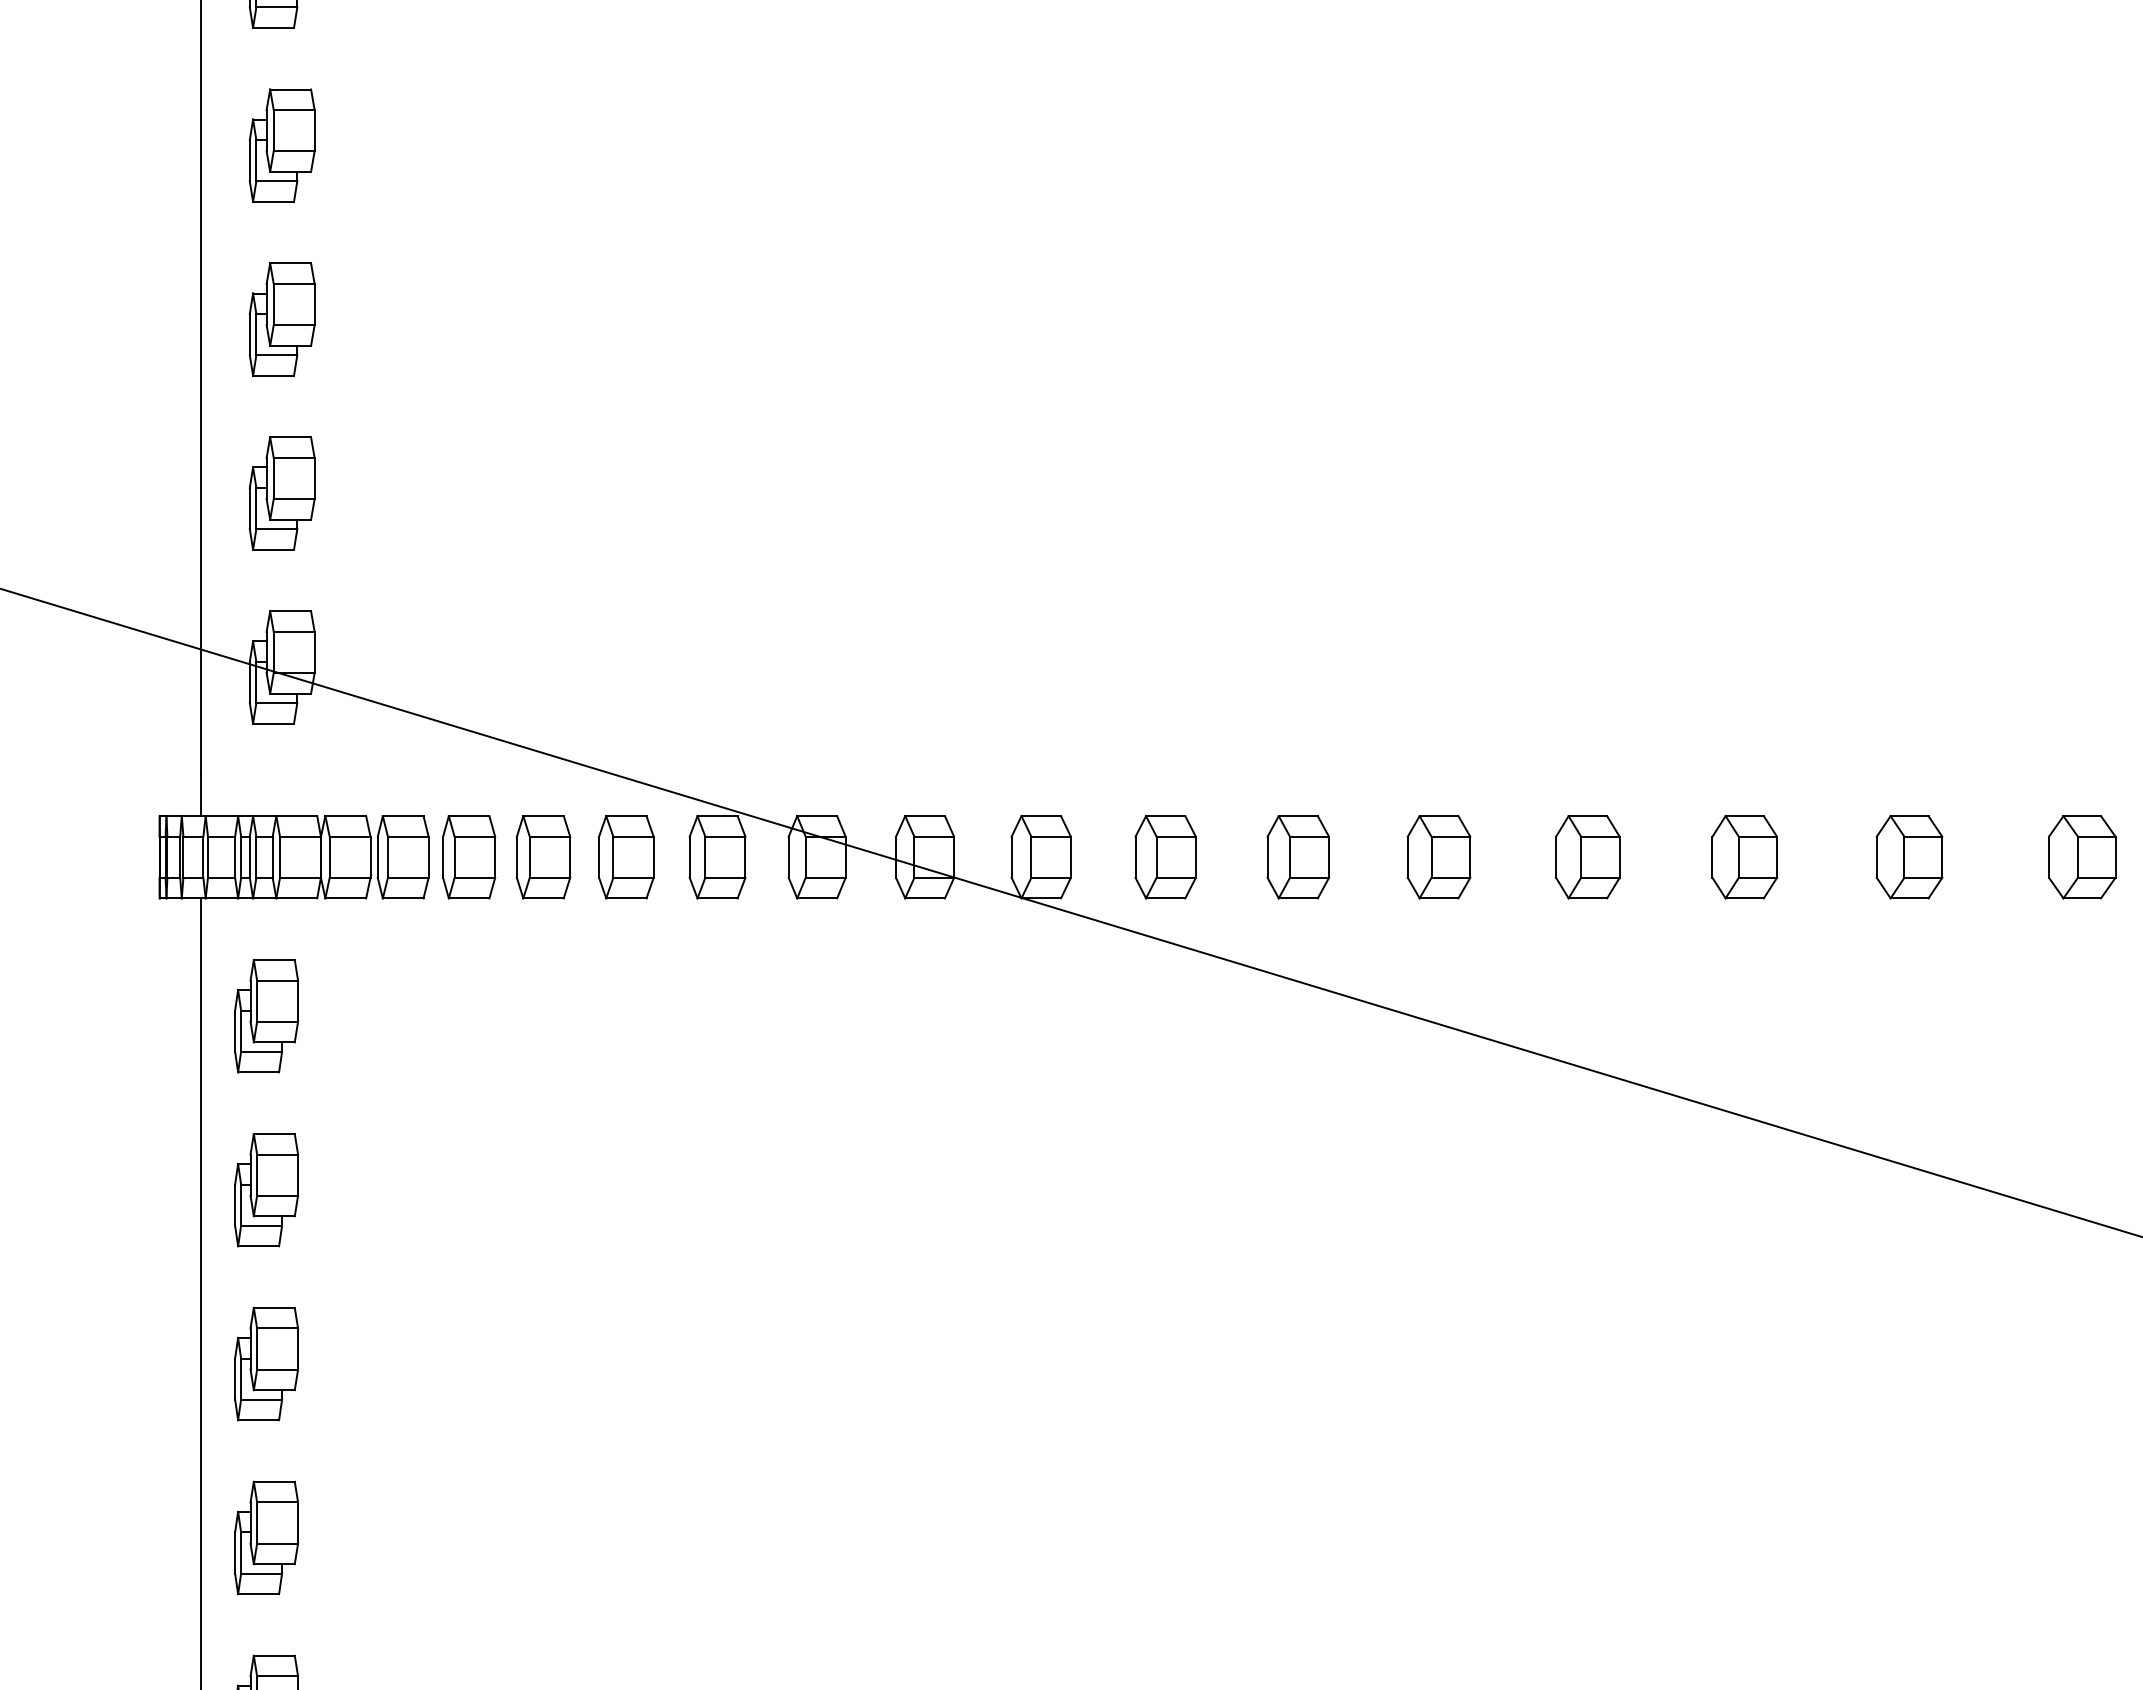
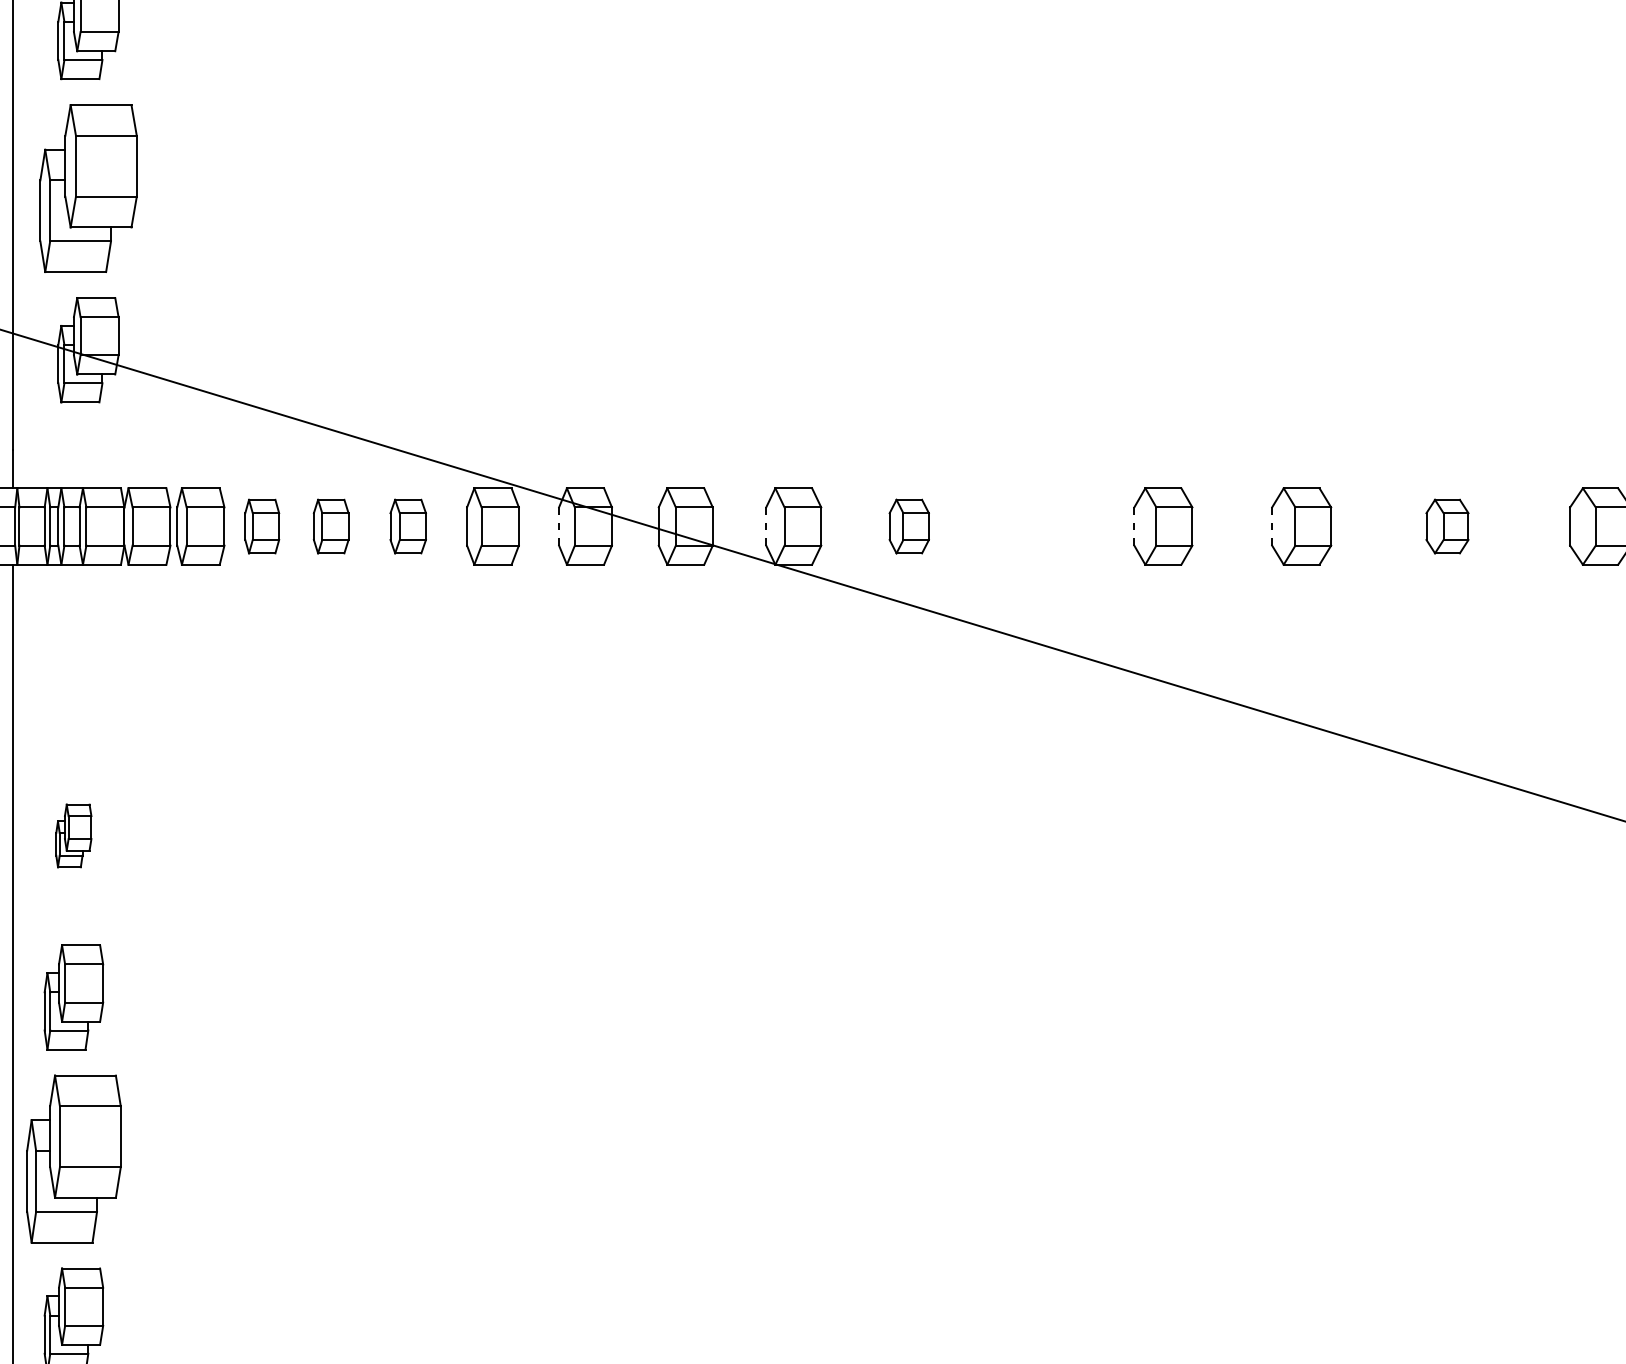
part: (281, 493) -> (87, 188), size x1.6
part: (469, 857) -> (262, 526), size x0.7
part: (543, 857) -> (331, 526), size x0.7
part: (626, 857) -> (408, 526), size x0.7
line: (788, 857) -> (558, 526), solid -> dashed
line: (1011, 857) -> (766, 526), solid -> dashed
part: (1165, 857) -> (909, 526), size x0.7
part: (1298, 857) -> (1032, 526), removed
line: (1407, 857) -> (1134, 526), solid -> dashed
line: (1556, 857) -> (1272, 526), solid -> dashed
part: (1744, 857) -> (1447, 526), size x0.7
part: (266, 1016) -> (73, 674), removed
part: (266, 1190) -> (73, 836), size x0.6
part: (266, 1537) -> (73, 1158), size x1.6

